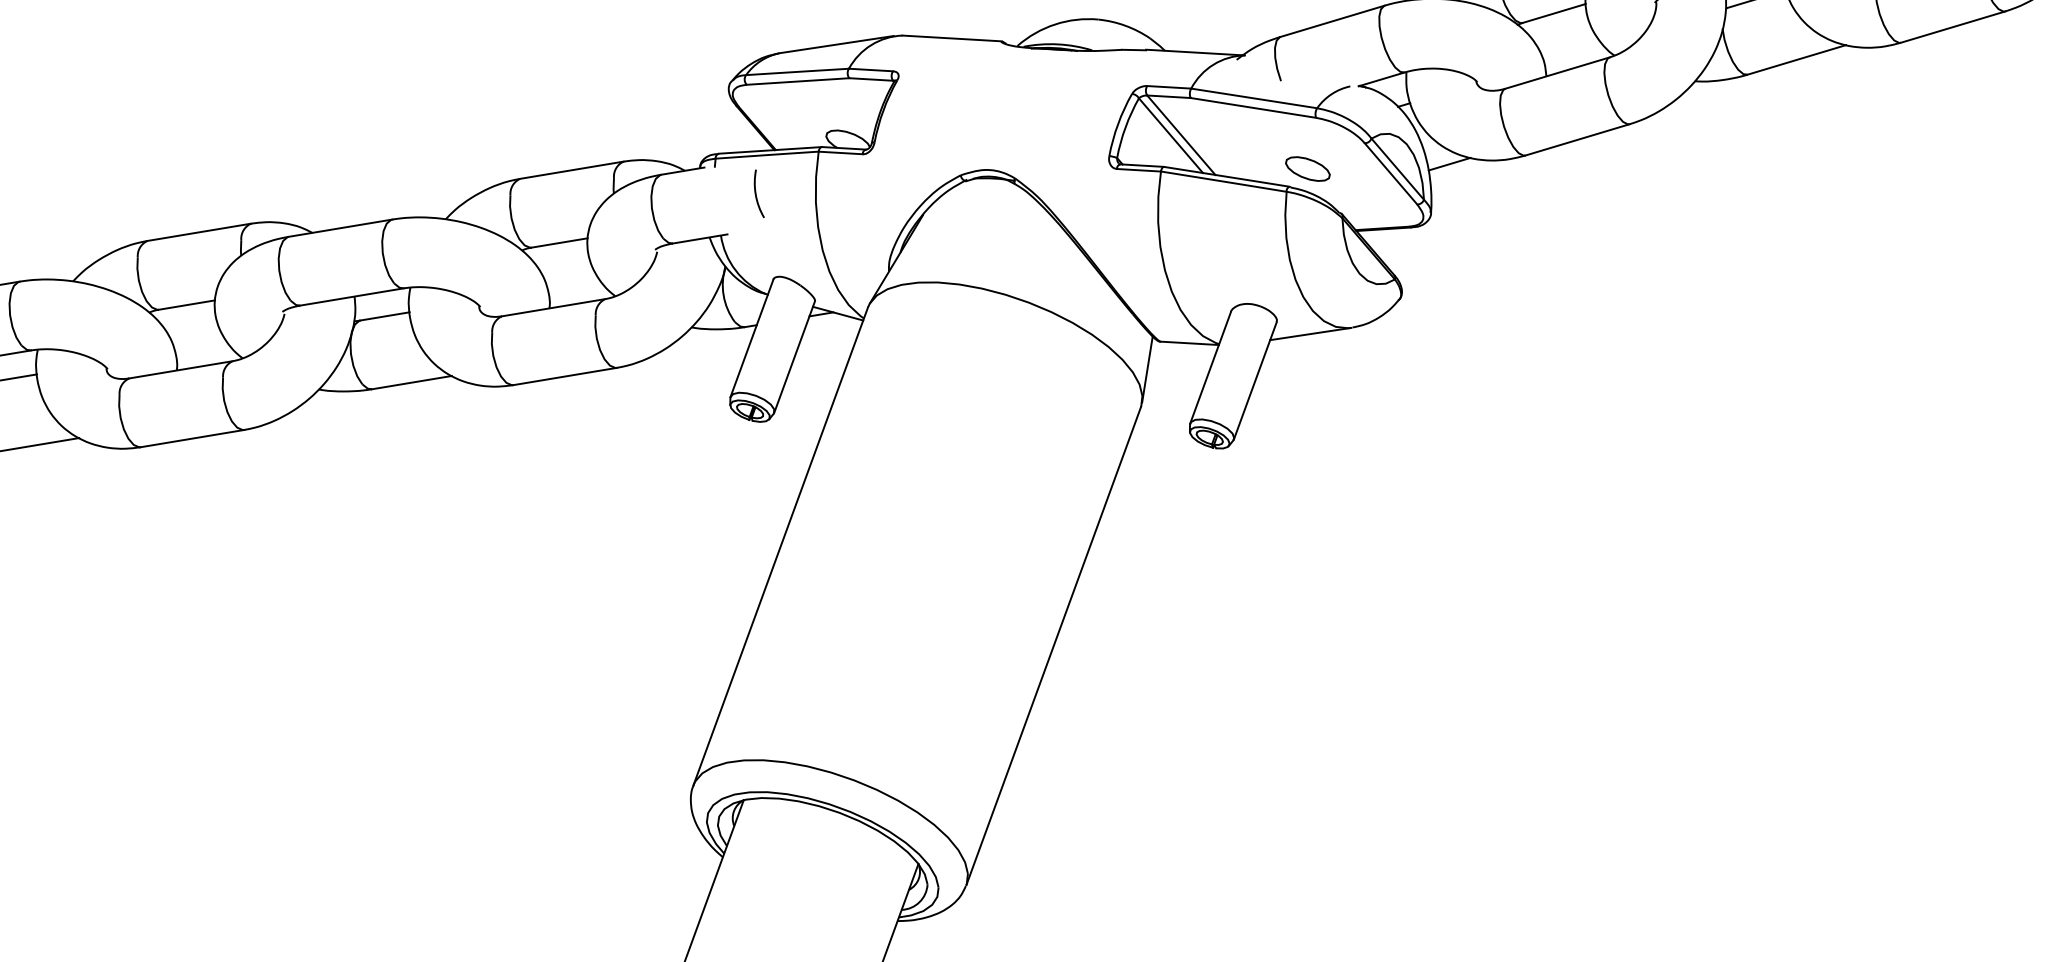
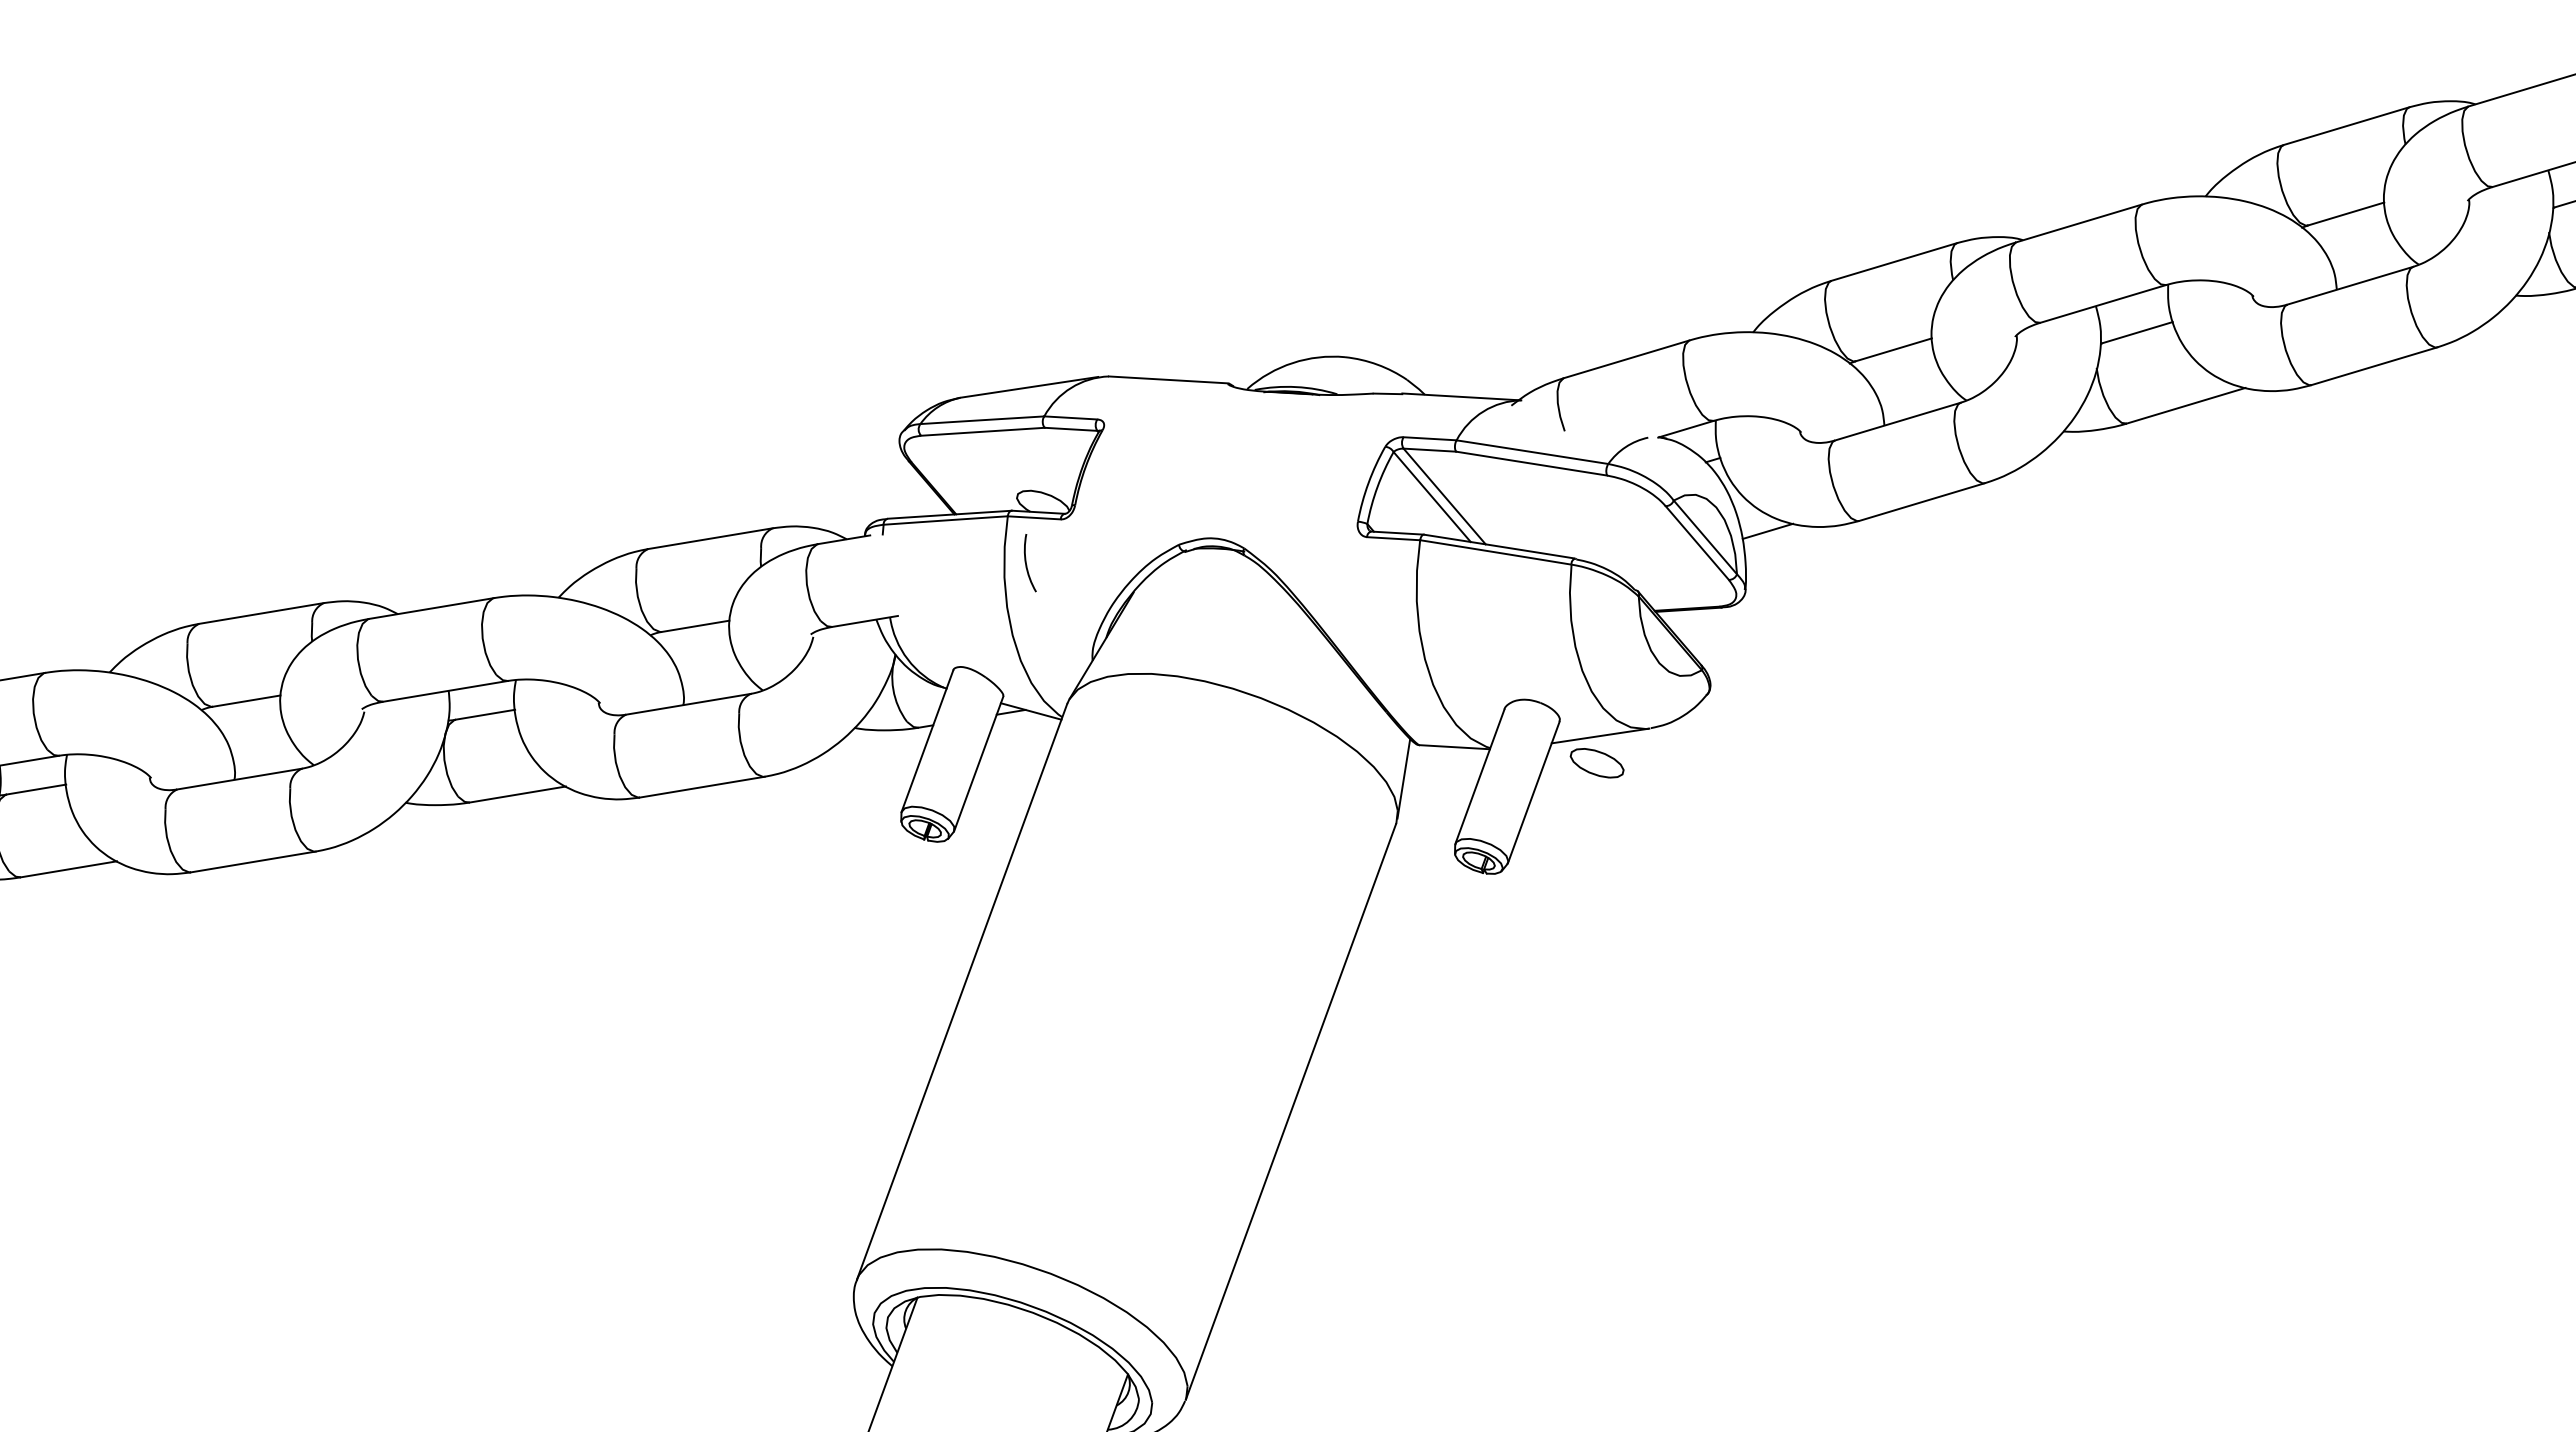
part: (1307, 169) -> (1596, 763), moved
arc: (757, 195) -> (1027, 565), moved

